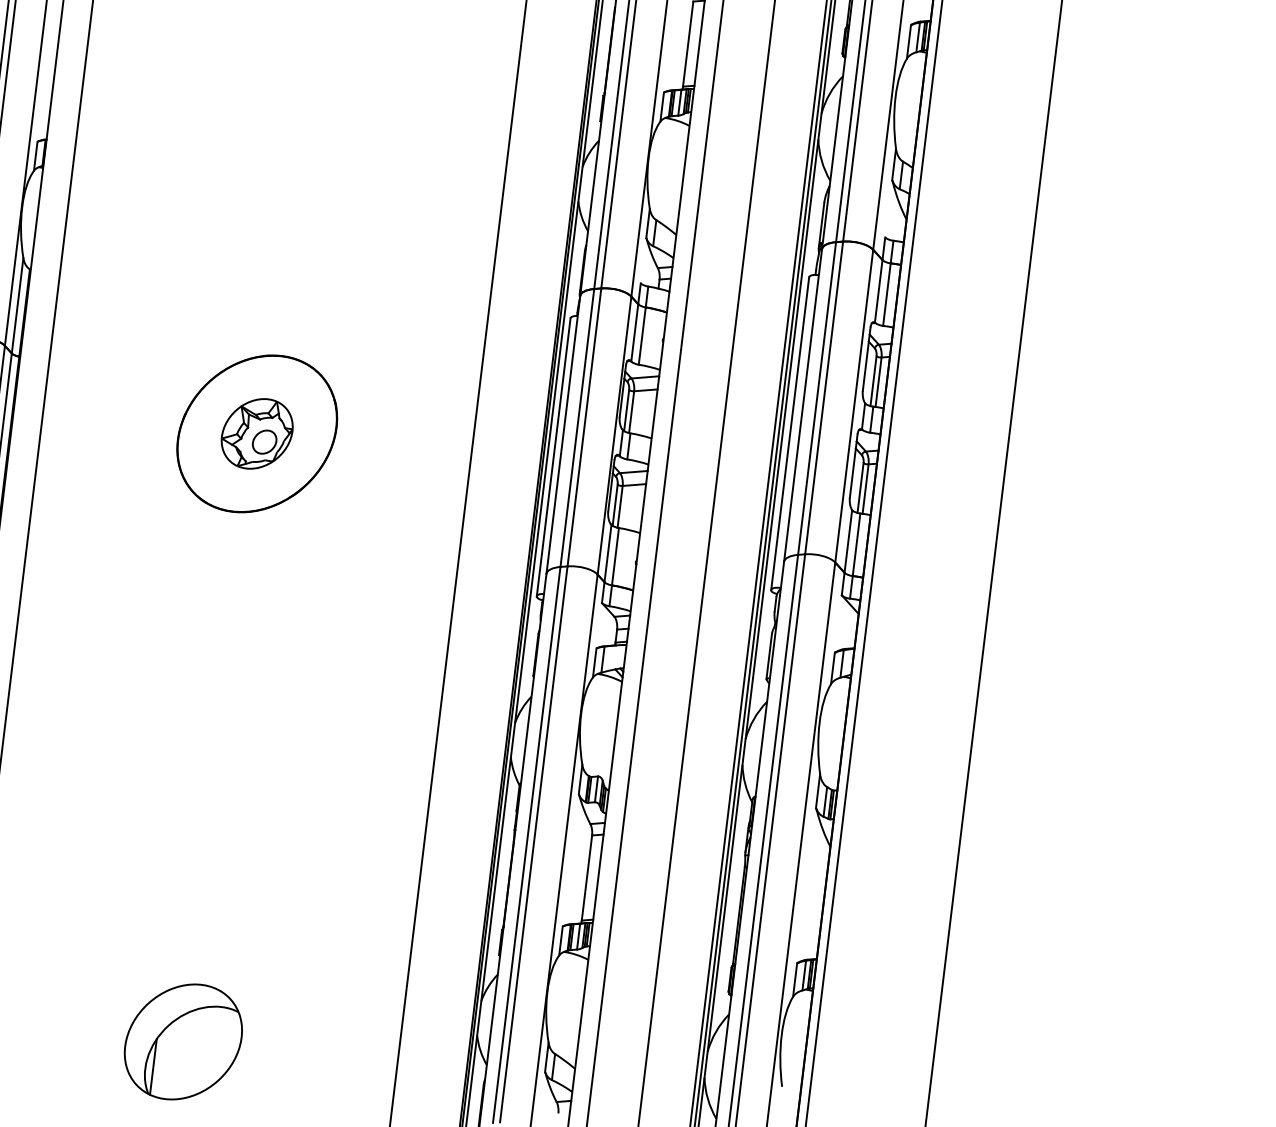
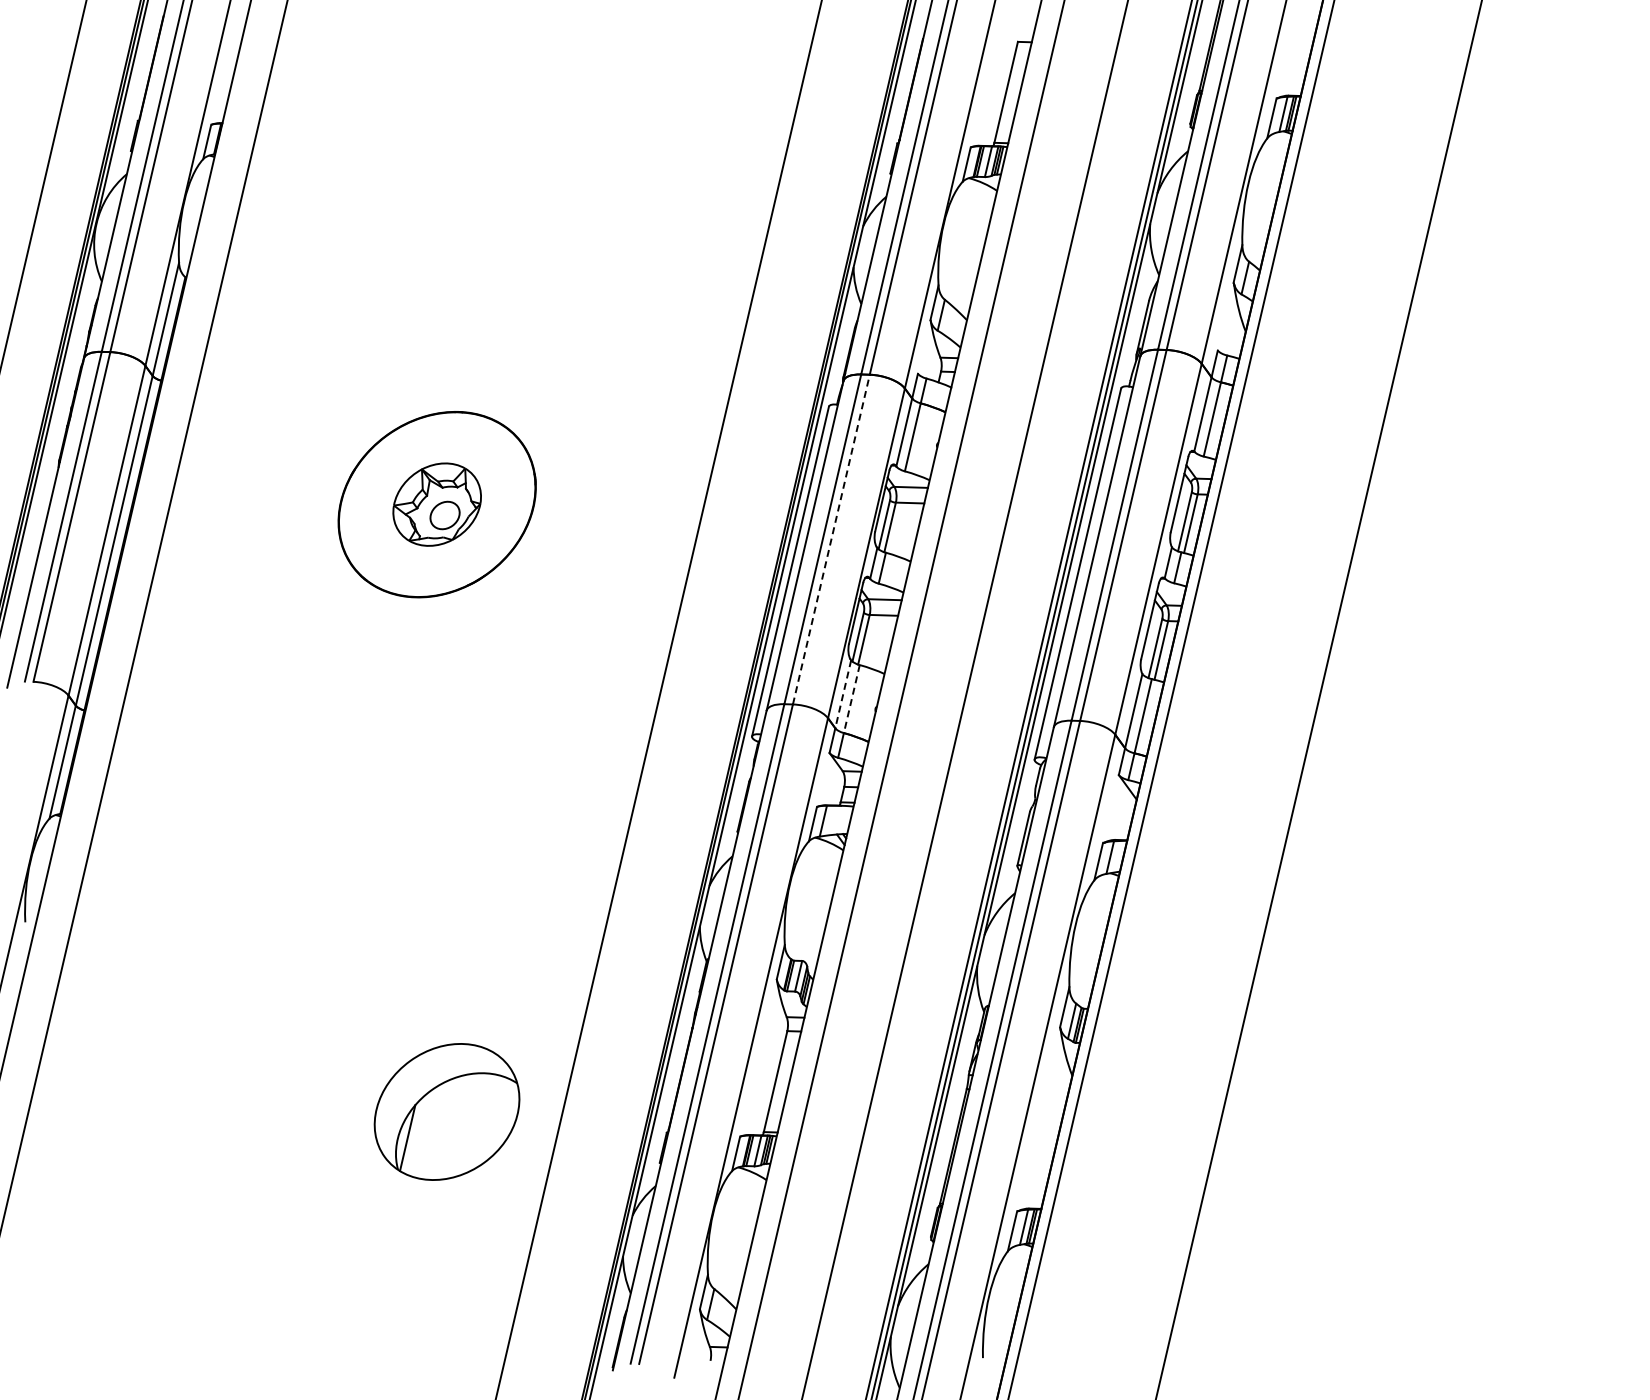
line: (584, 427) -> (831, 539), solid -> dashed
line: (608, 553) -> (843, 694), solid -> dashed
line: (615, 557) -> (851, 699), solid -> dashed
part: (182, 1041) -> (446, 1111), moved

